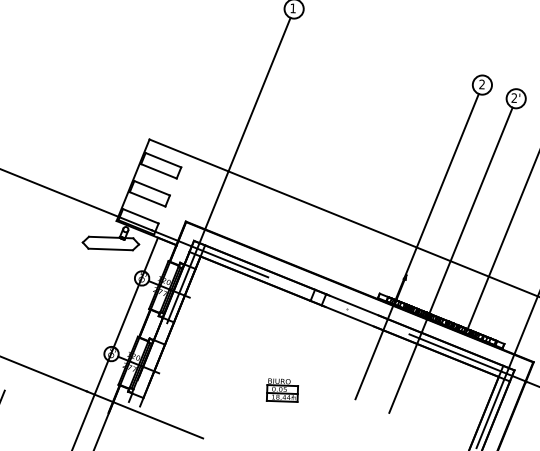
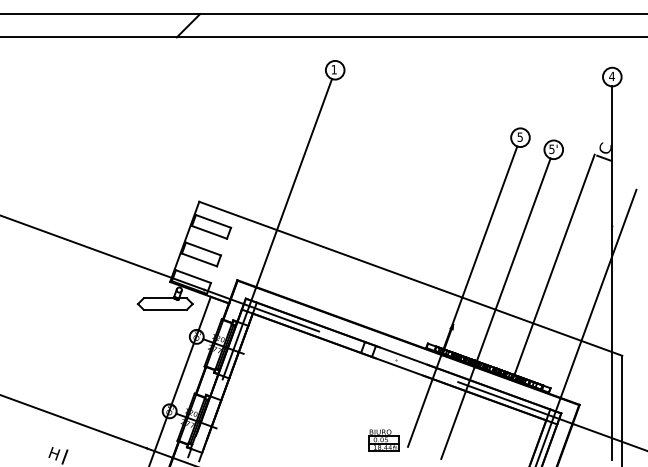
text: (481, 83) -> (519, 136), 2 -> 5
text: (513, 98) -> (551, 149), 2' -> 5'
part: (282, 390) -> (383, 440), moved

